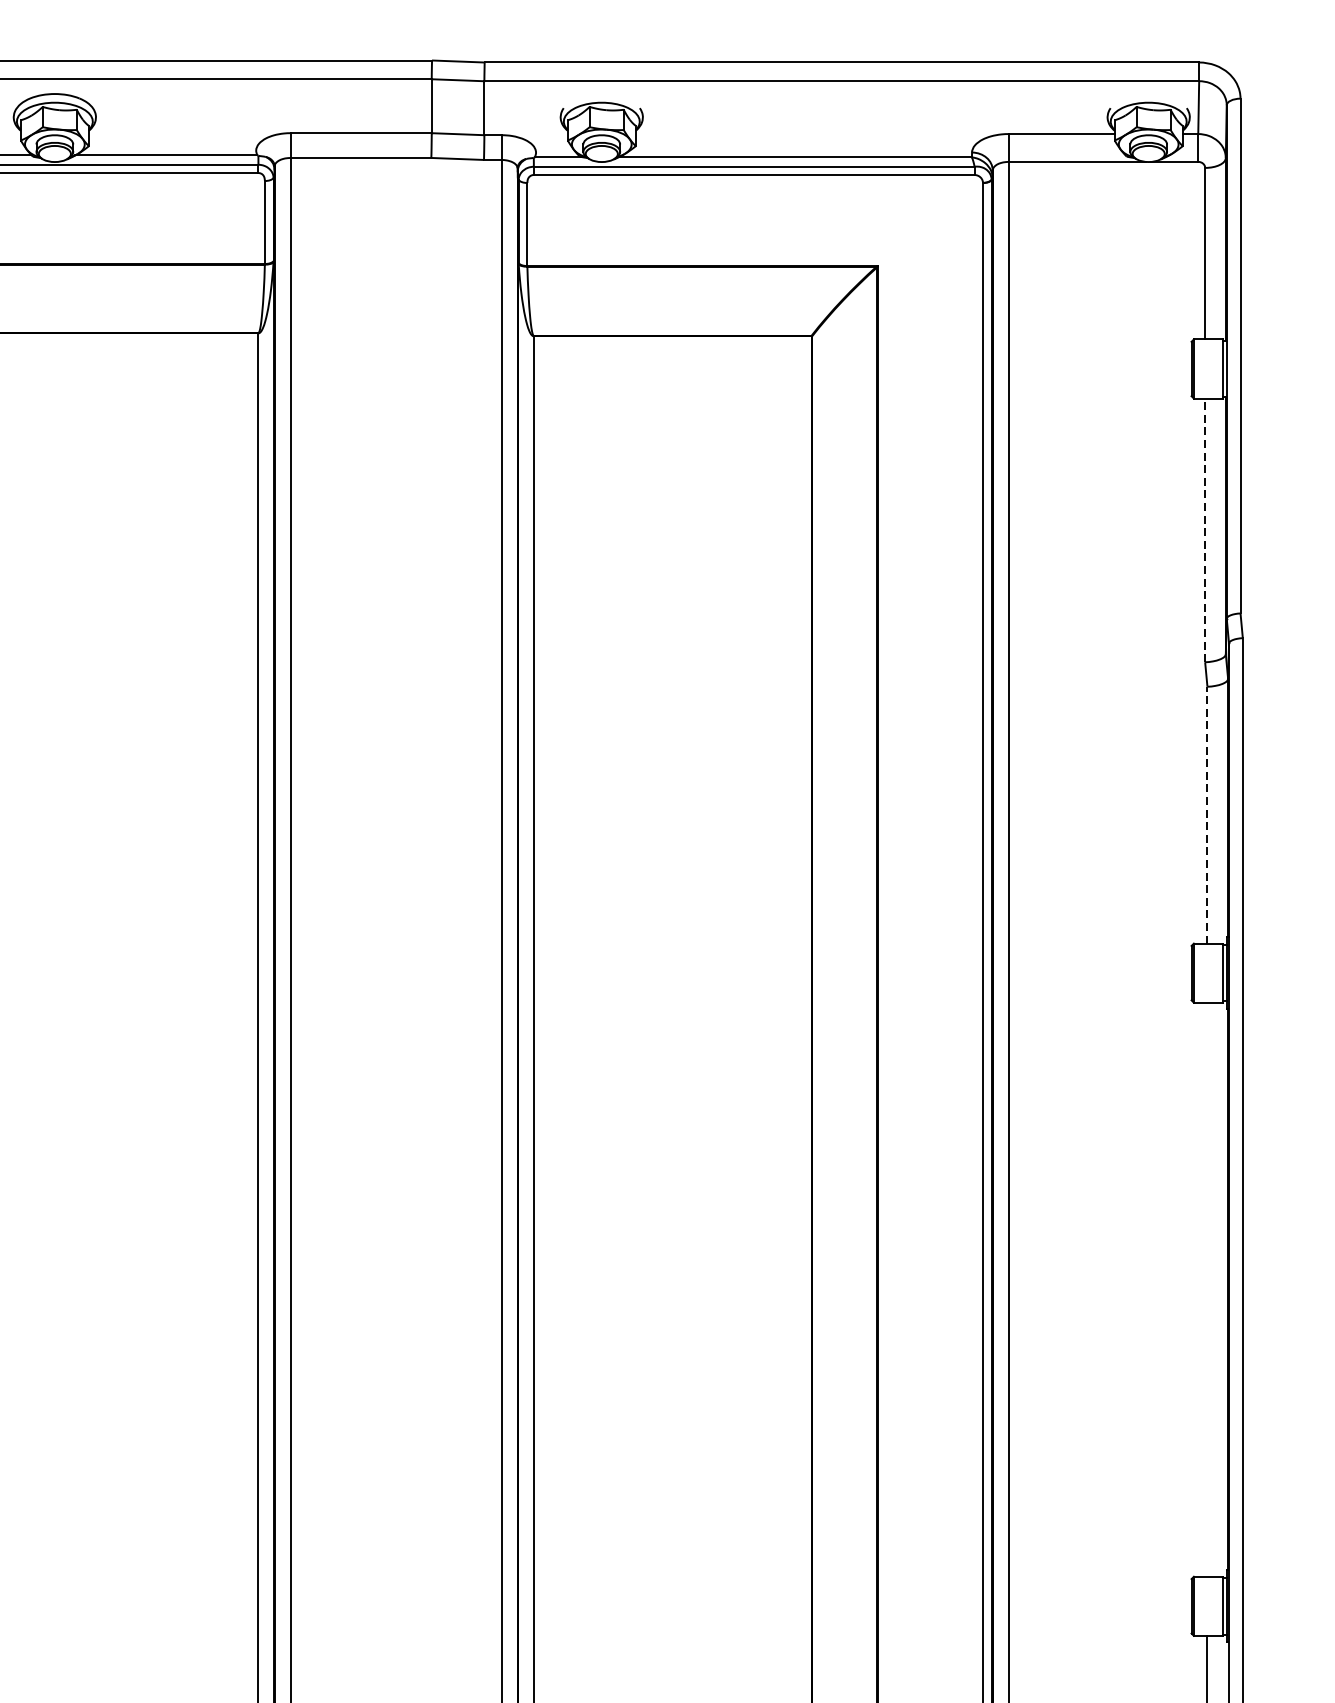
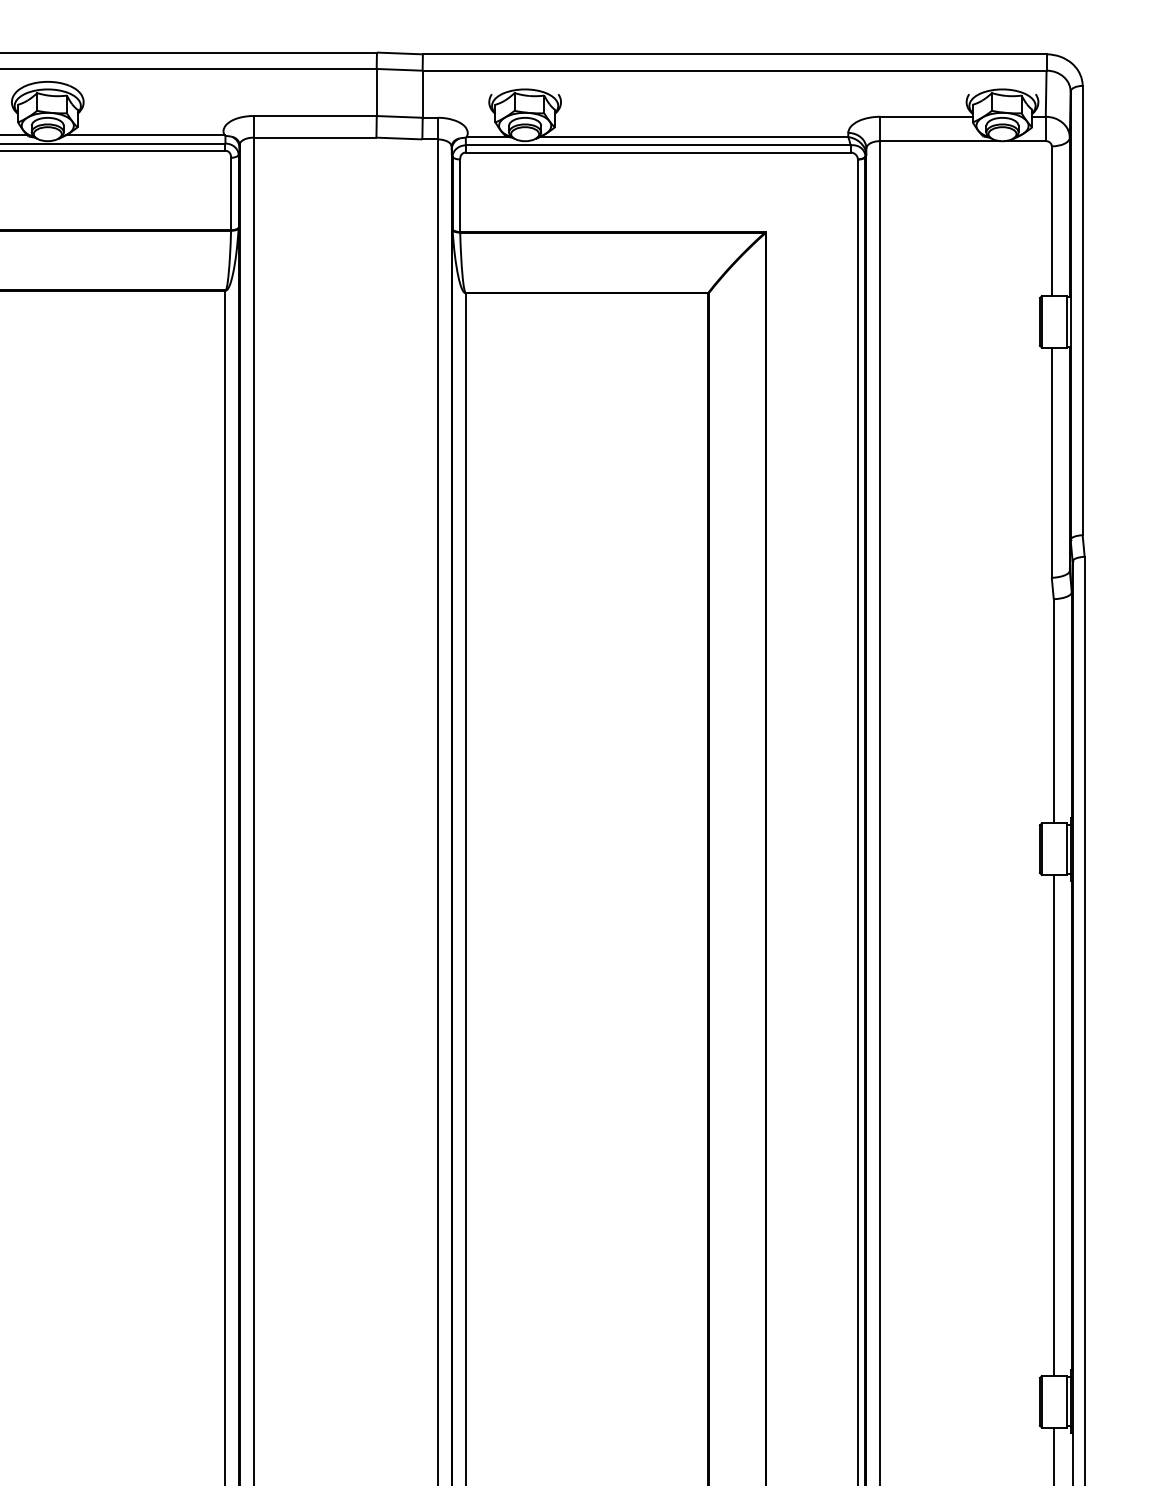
line: (1204, 530) -> (1051, 462), dashed -> solid
line: (1207, 814) -> (1053, 710), dashed -> solid
line: (1207, 1289) -> (1053, 1125), added

